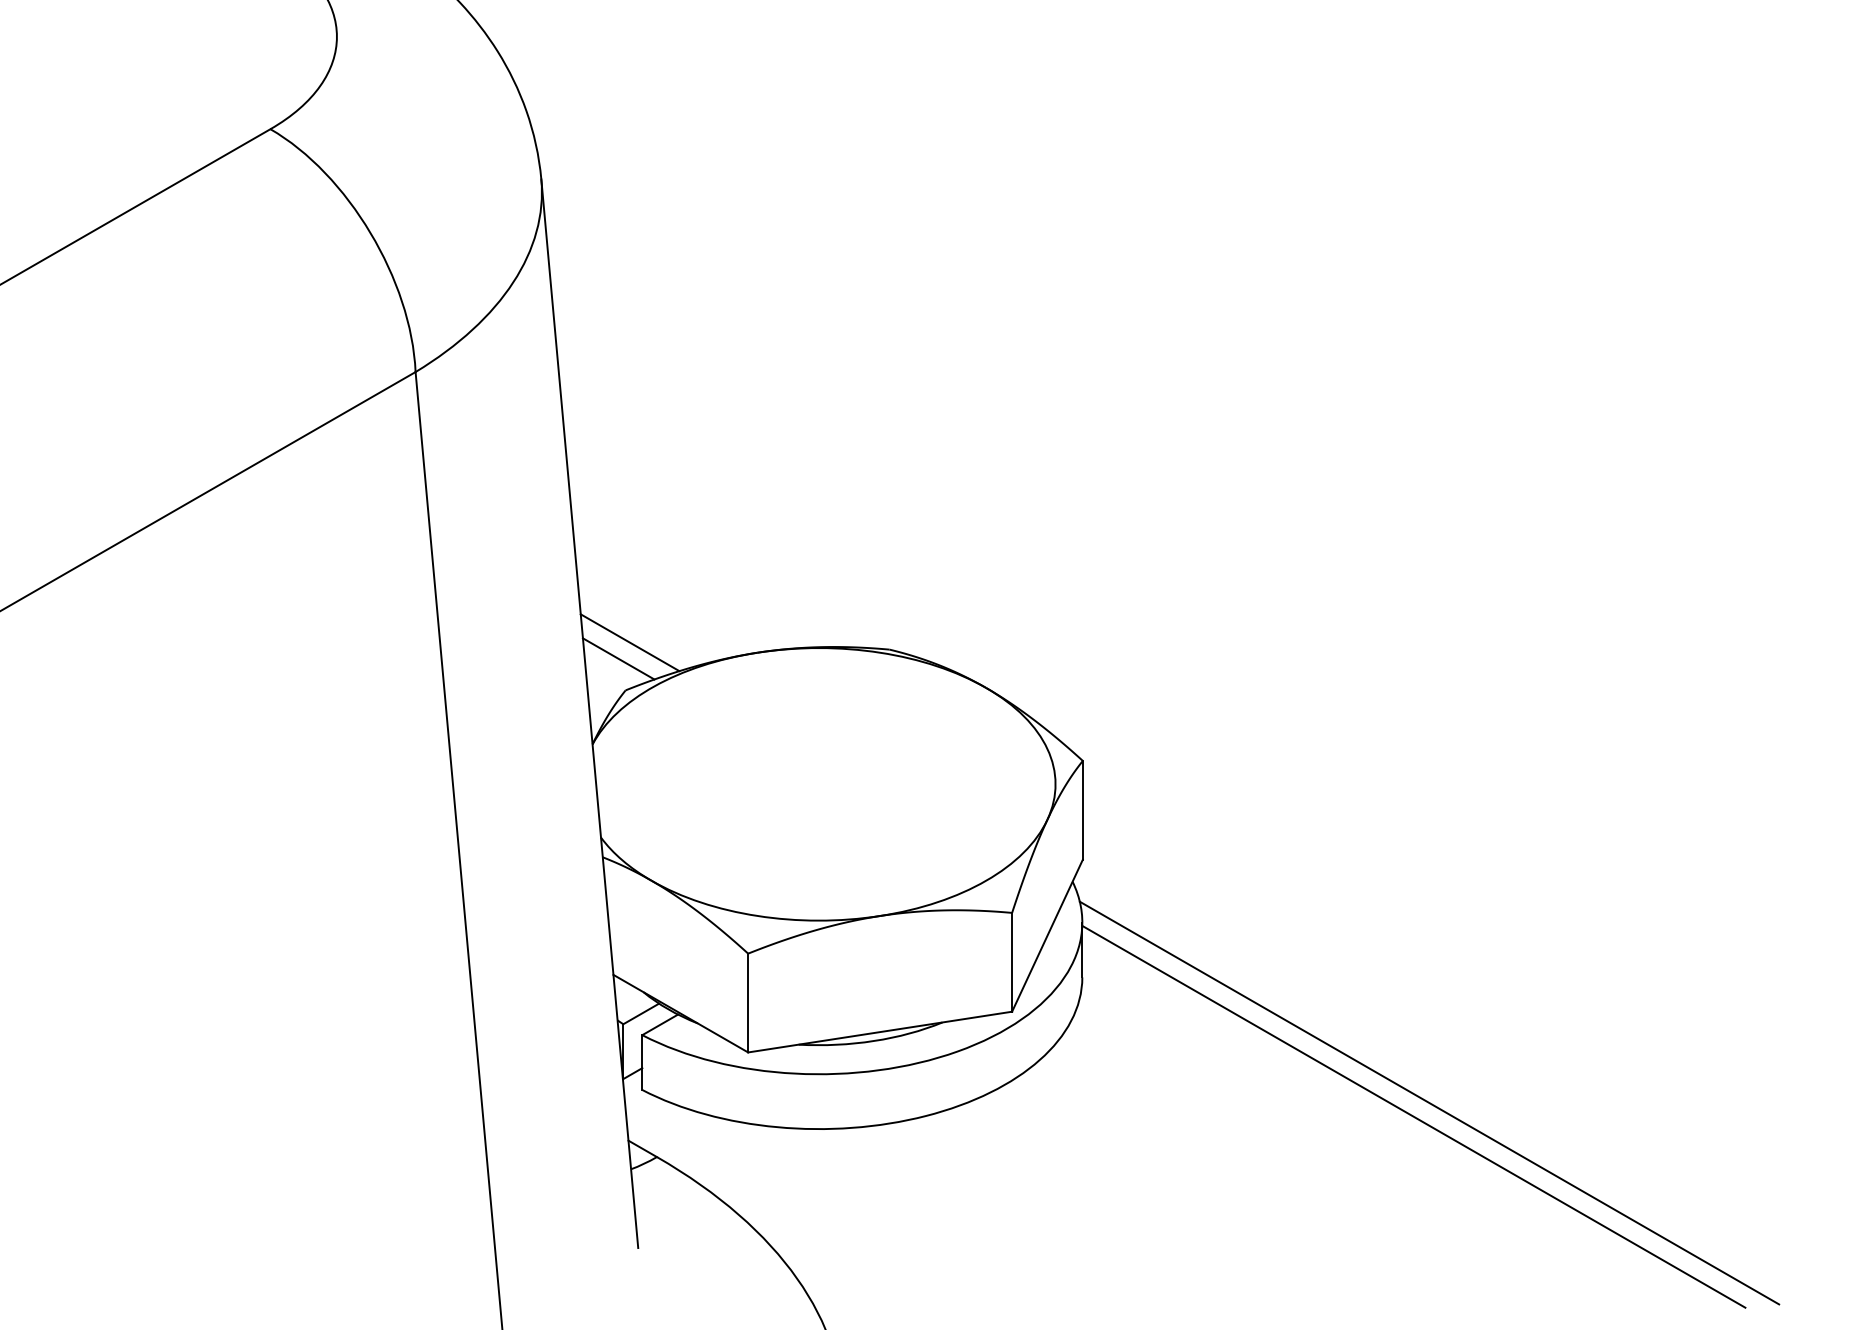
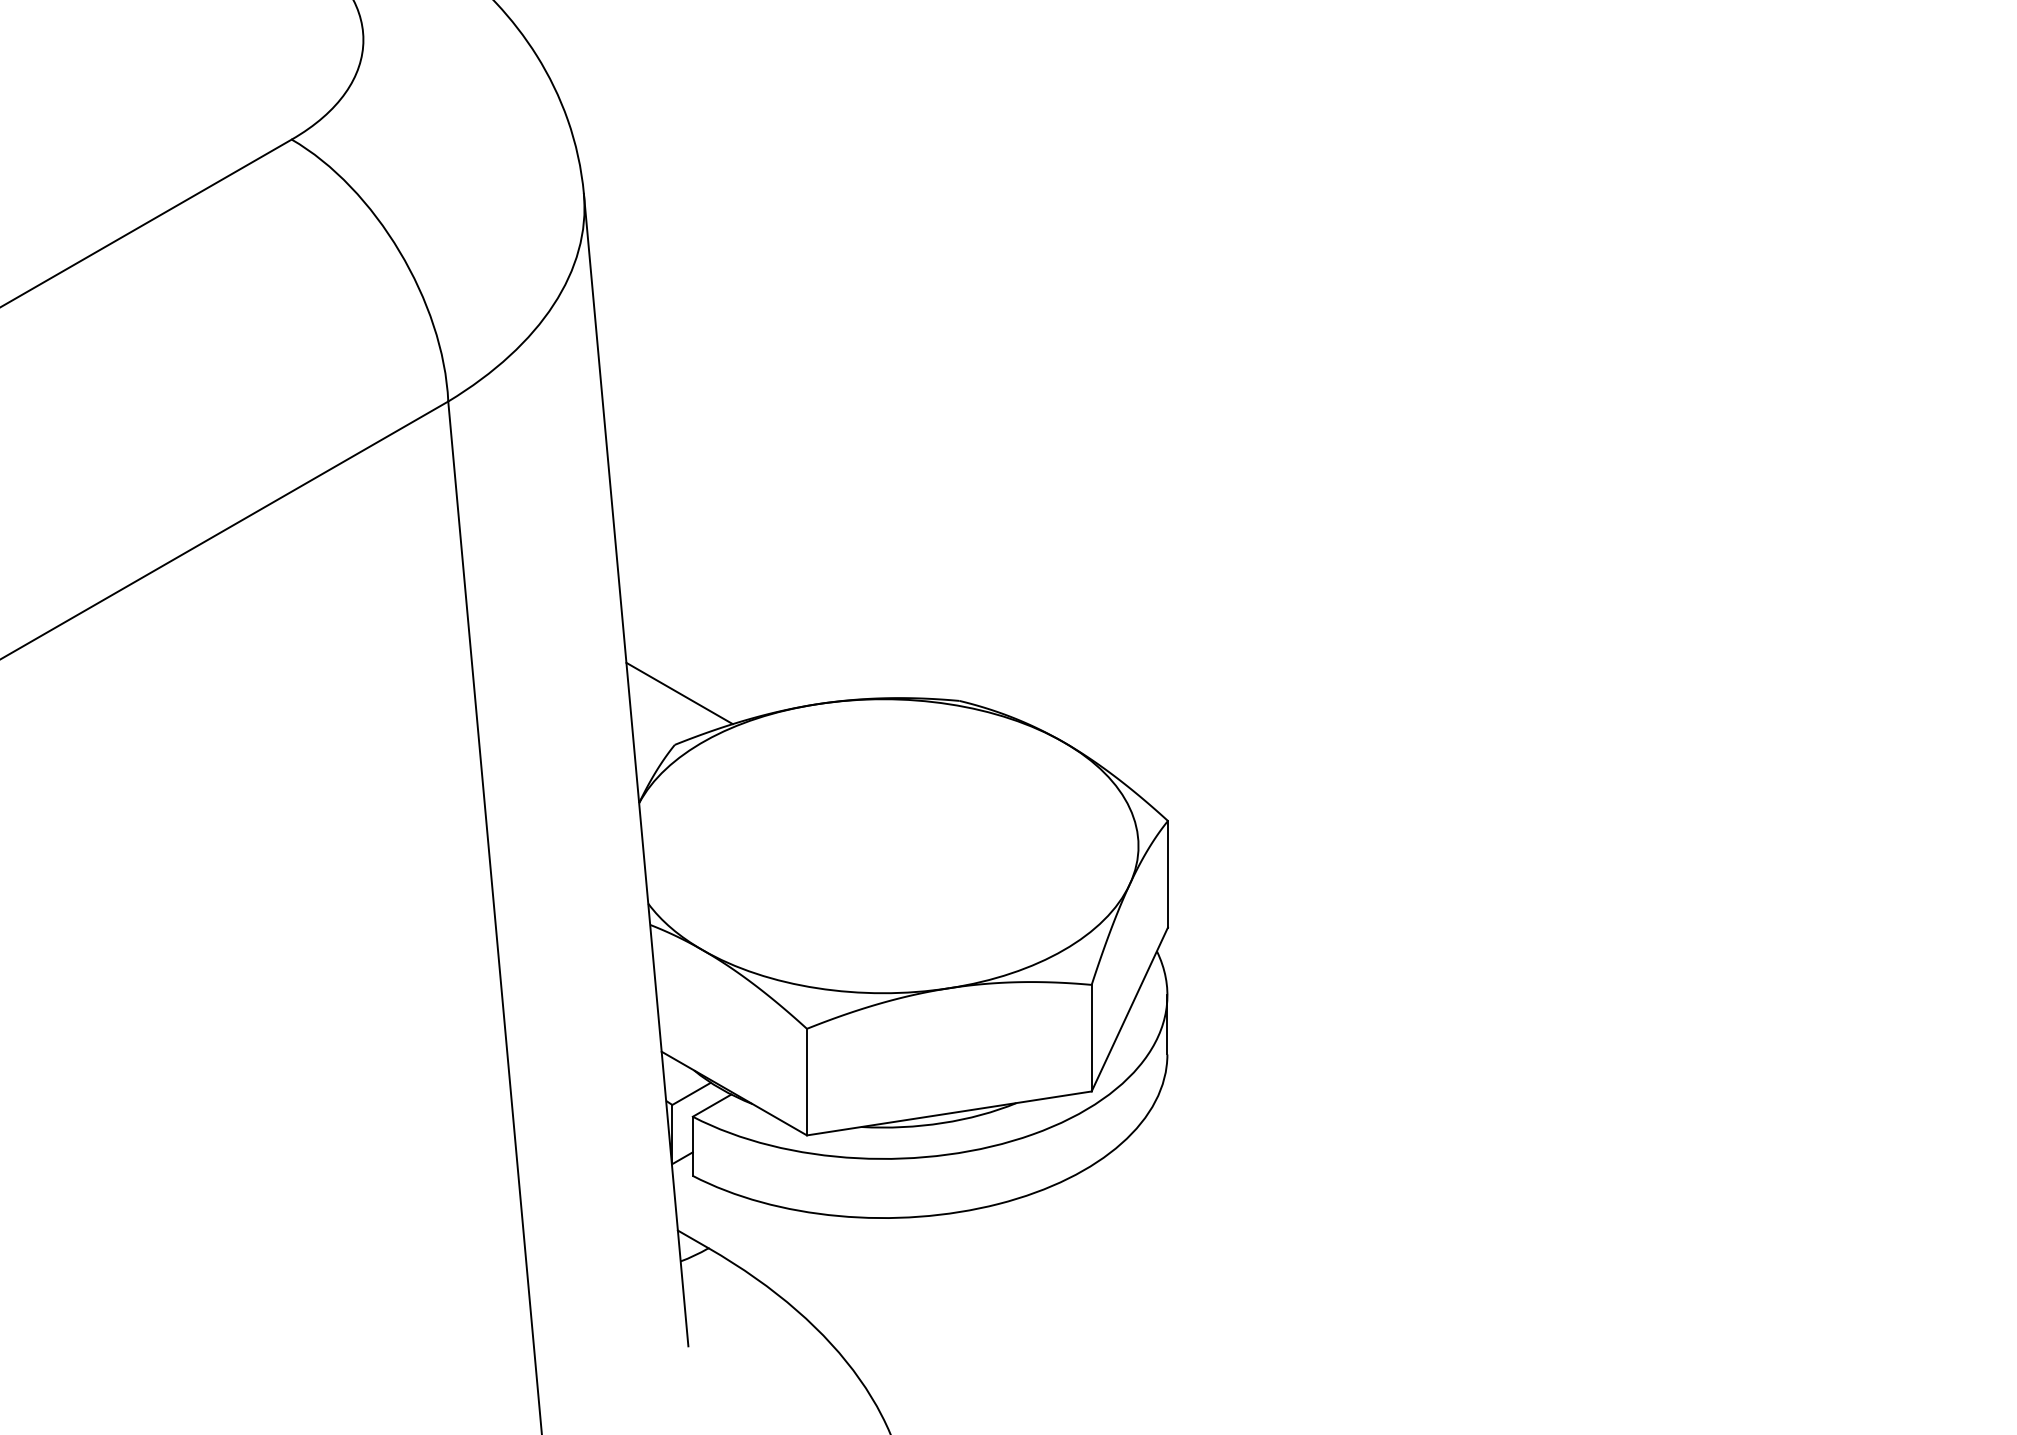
line: (618, 658) -> (667, 710), removed
line: (1429, 1102) -> (1541, 1189), removed
line: (1413, 1116) -> (1524, 1204), removed

